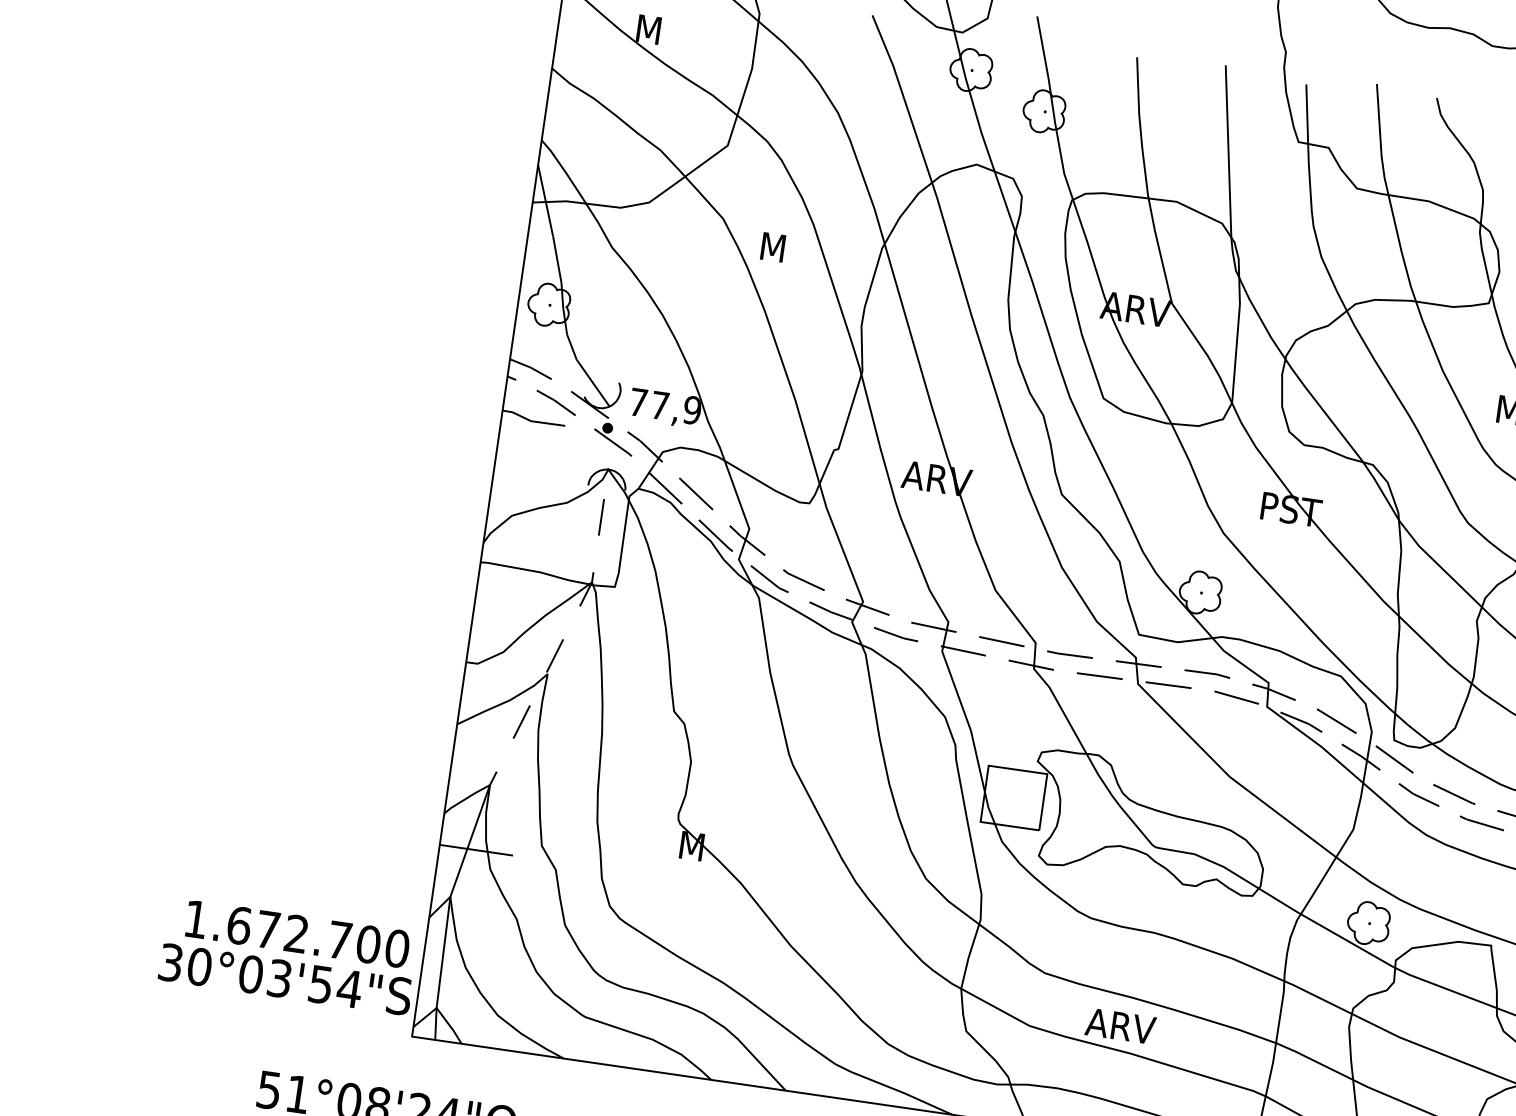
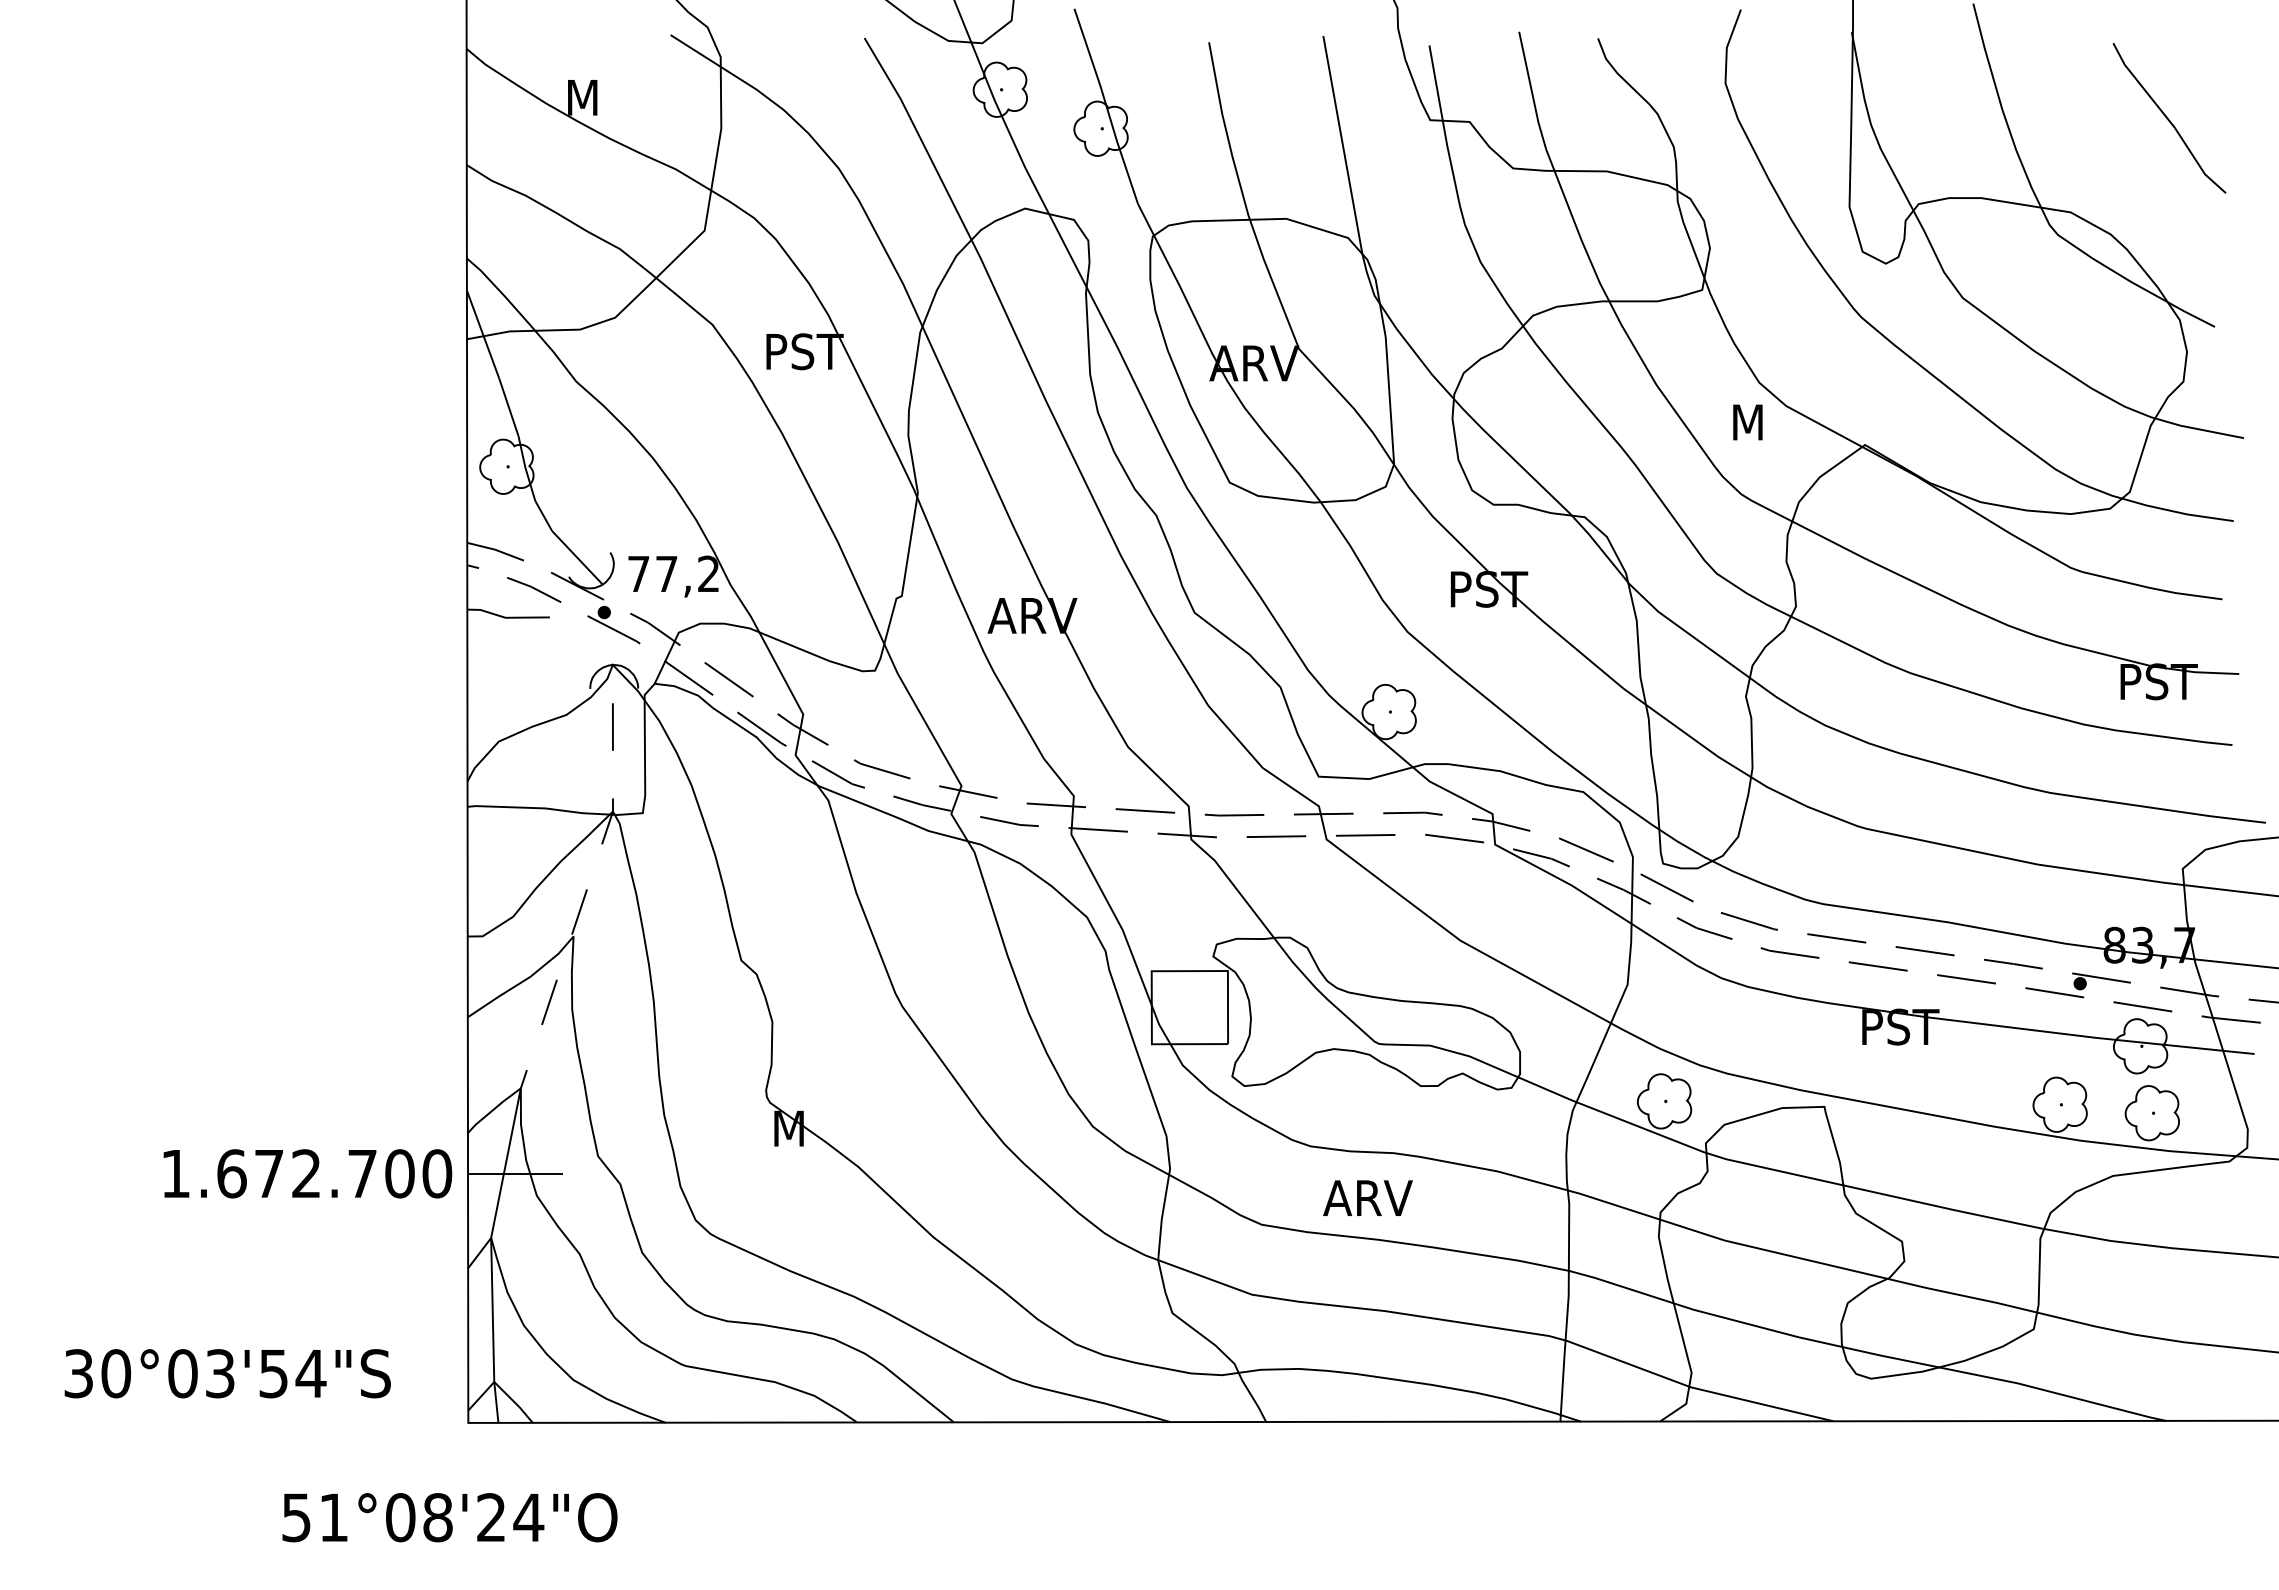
text: (792, 250) -> (806, 351), M -> PST
text: (692, 409) -> (708, 573), 77,9 -> 77,2
text: (297, 933) -> (307, 1173), moved
text: (285, 979) -> (227, 1373), moved
text: (1120, 1025) -> (1367, 1197), moved

